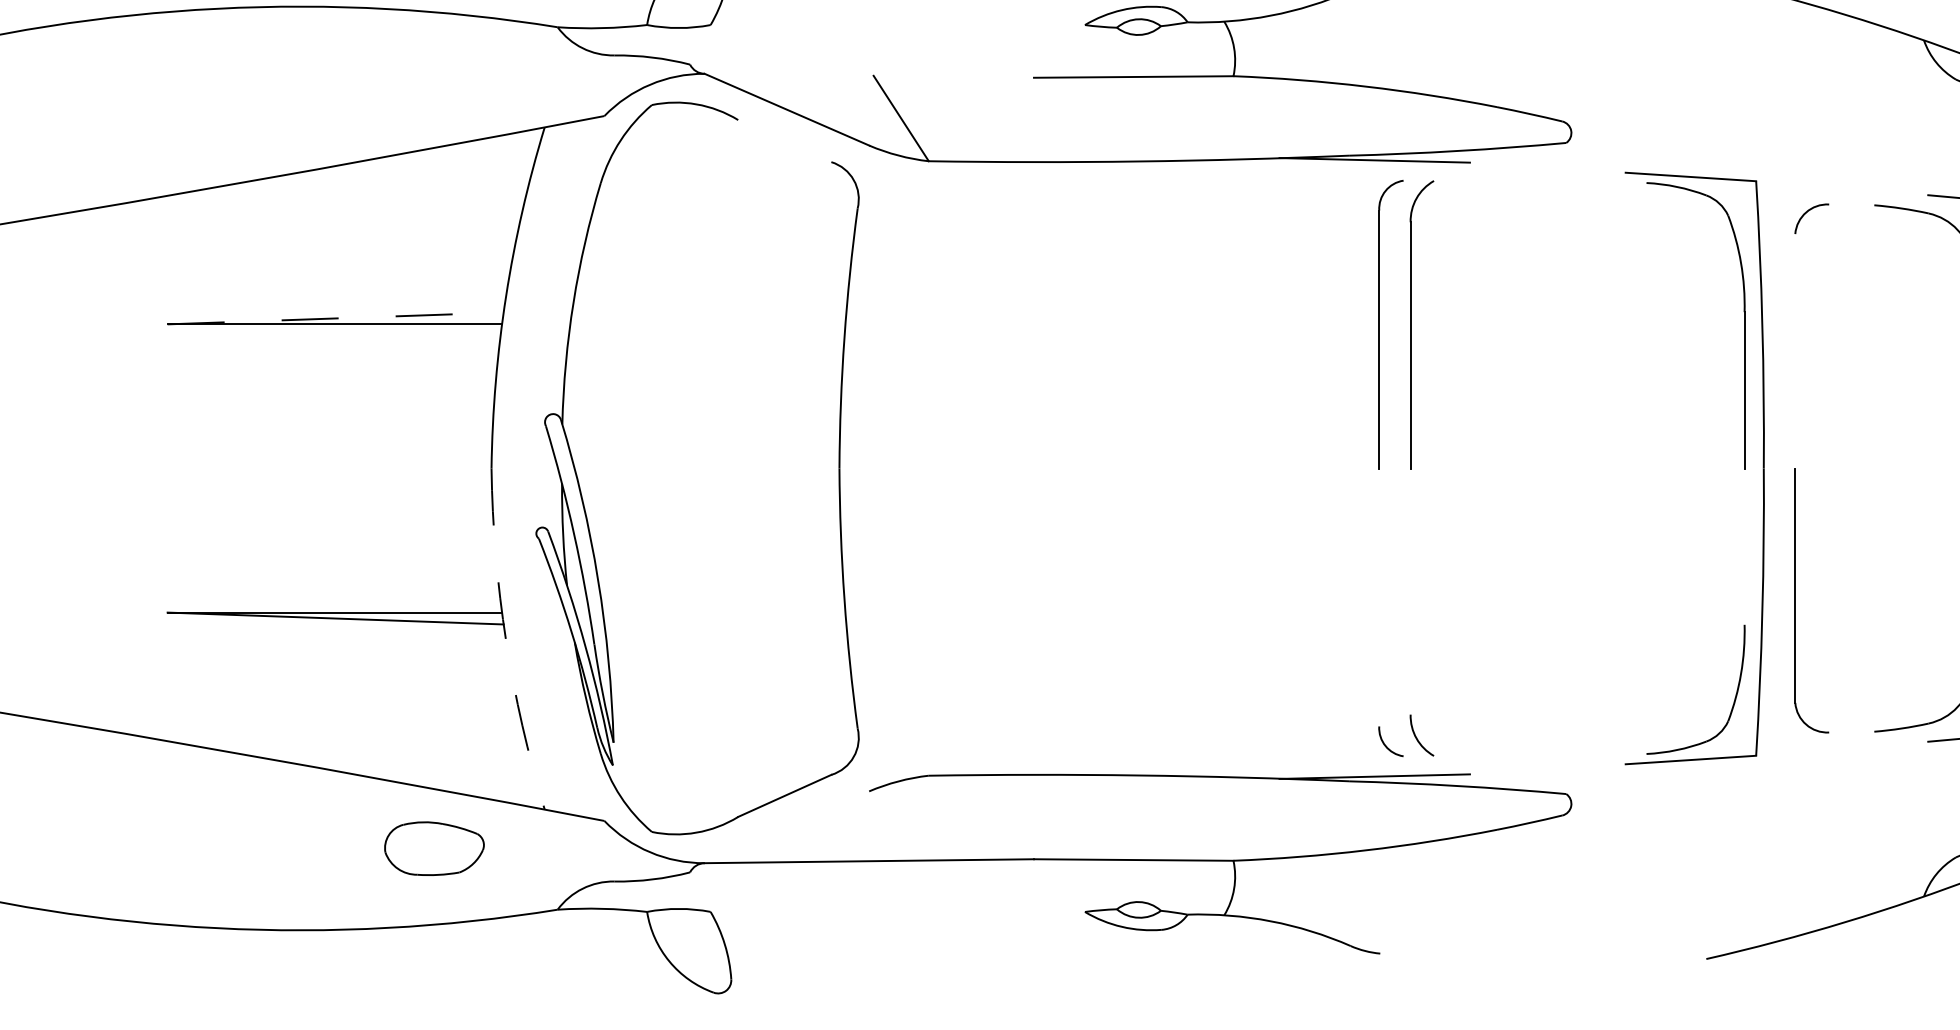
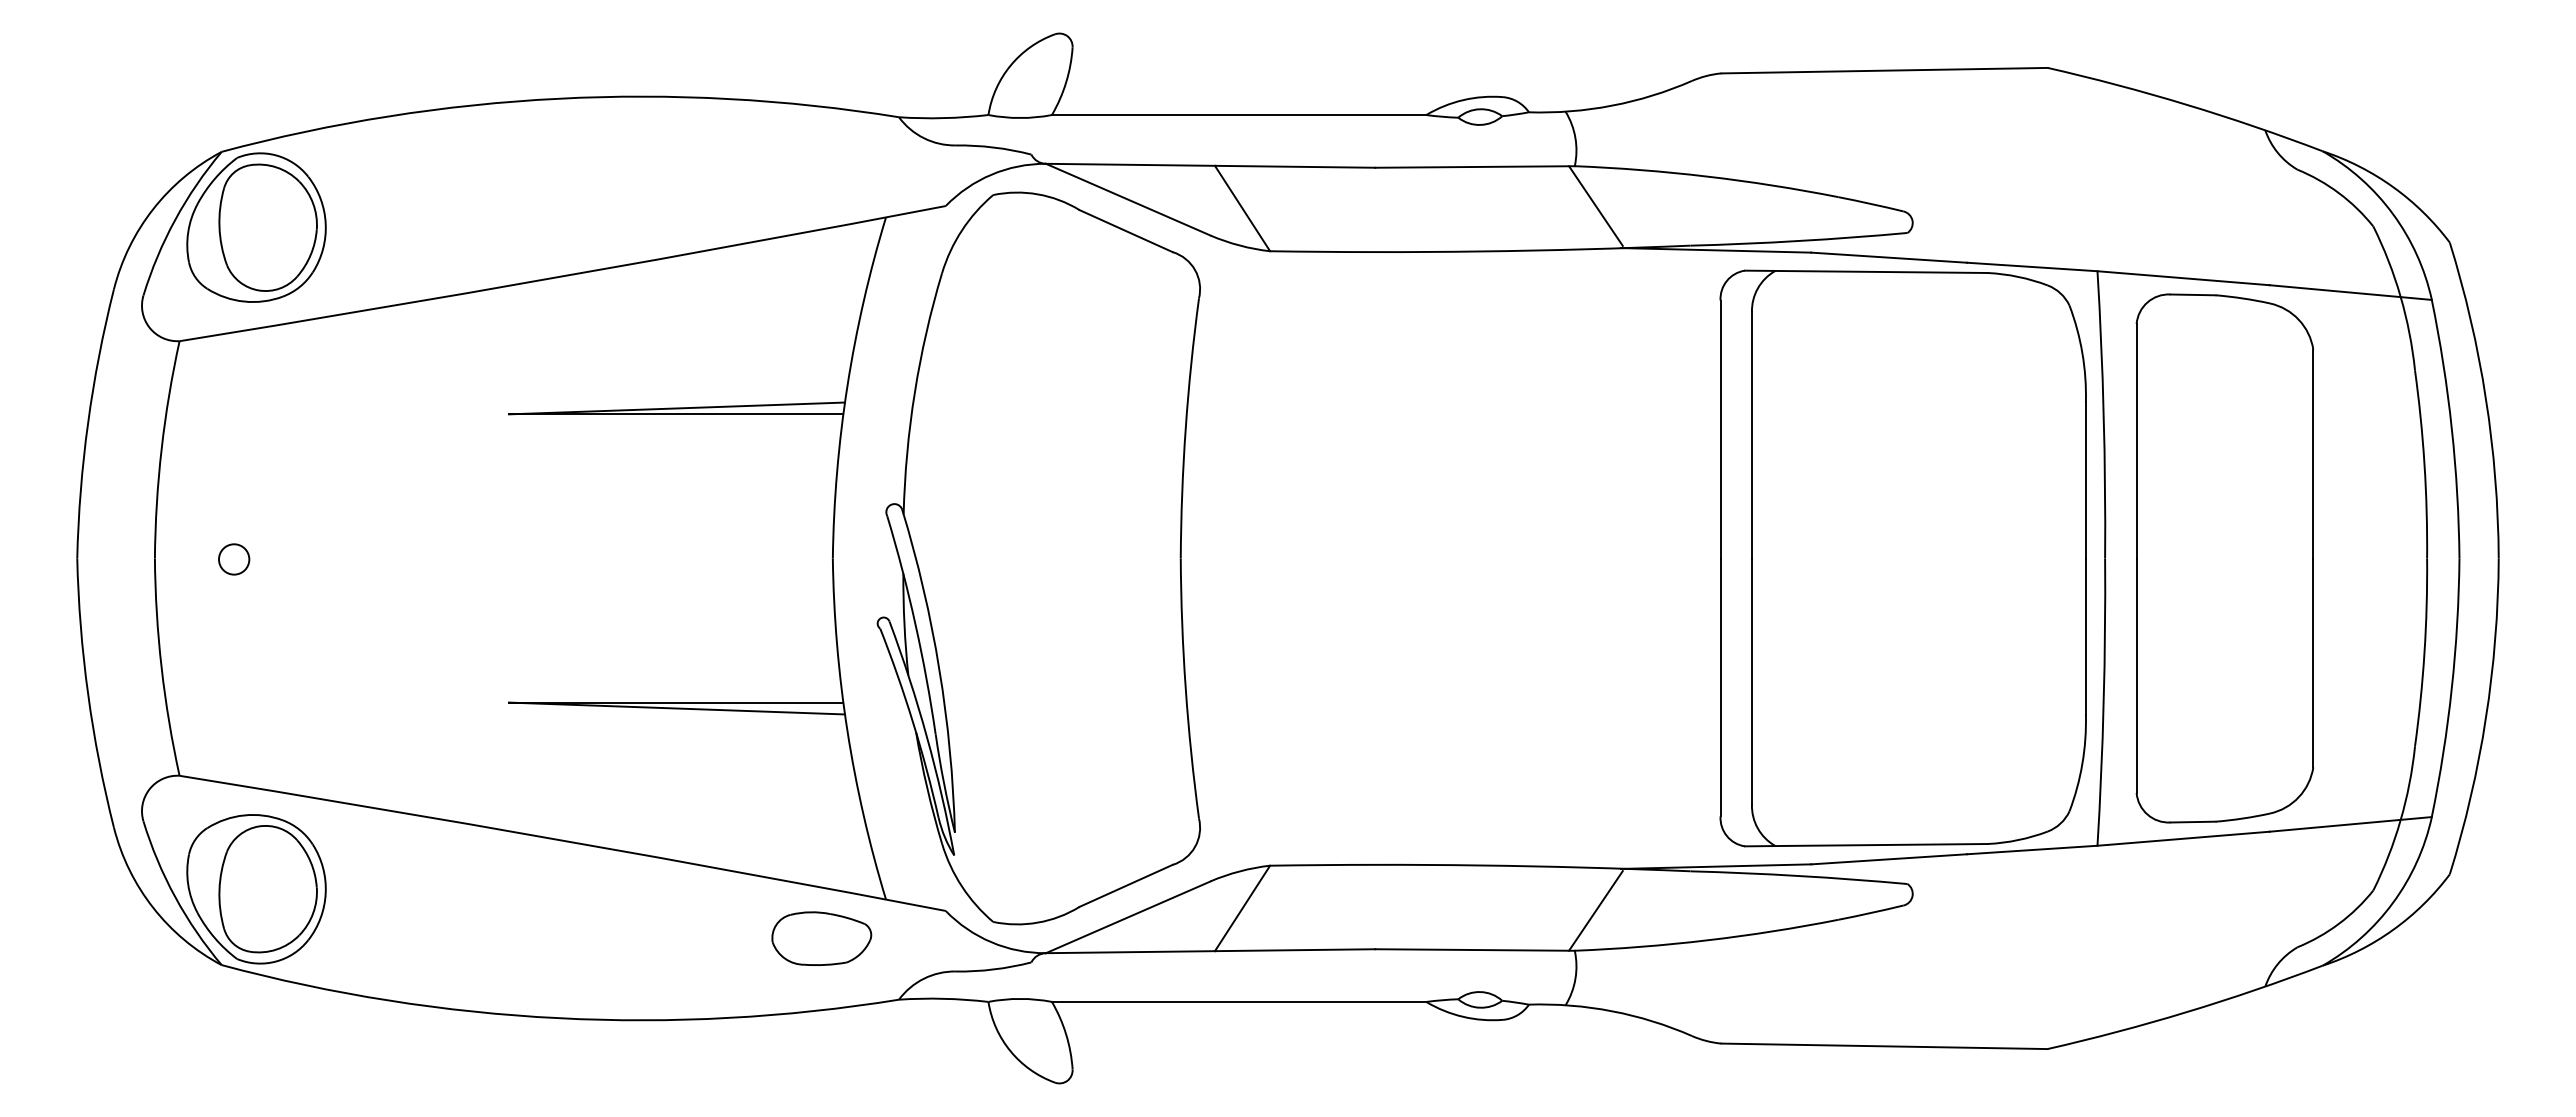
line: (897, 25) -> (1238, 115), added
line: (869, 75) -> (1210, 165), added
line: (1254, 115) -> (1595, 205), added
line: (784, 141) -> (1125, 231), added
line: (1548, 167) -> (1889, 257), added
line: (1524, 181) -> (1865, 271), added
line: (1842, 188) -> (2183, 278), added
line: (1851, 204) -> (2192, 294), added
line: (336, 318) -> (677, 408), dashed -> solid
line: (1795, 351) -> (2136, 441), added
line: (1744, 546) -> (2085, 636), added
line: (1410, 591) -> (1751, 681), added
line: (1379, 597) -> (1720, 687), added
arc: (506, 640) -> (847, 730), dashed -> solid
line: (1851, 731) -> (2192, 821), added
line: (1842, 748) -> (2183, 838), added
line: (1524, 755) -> (1865, 845), added
line: (1548, 769) -> (1889, 859), added
line: (901, 818) -> (1242, 908), added
line: (1254, 820) -> (1595, 910), added
line: (786, 827) -> (1127, 917), added
part: (434, 848) -> (821, 938), moved
line: (897, 911) -> (1238, 1001), added
line: (1543, 956) -> (1884, 1046), added

